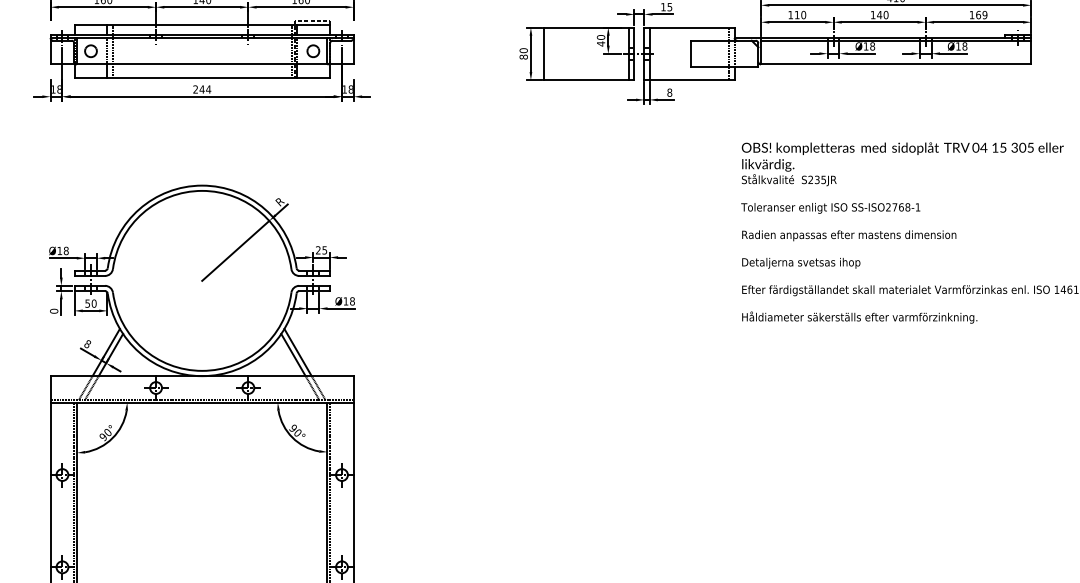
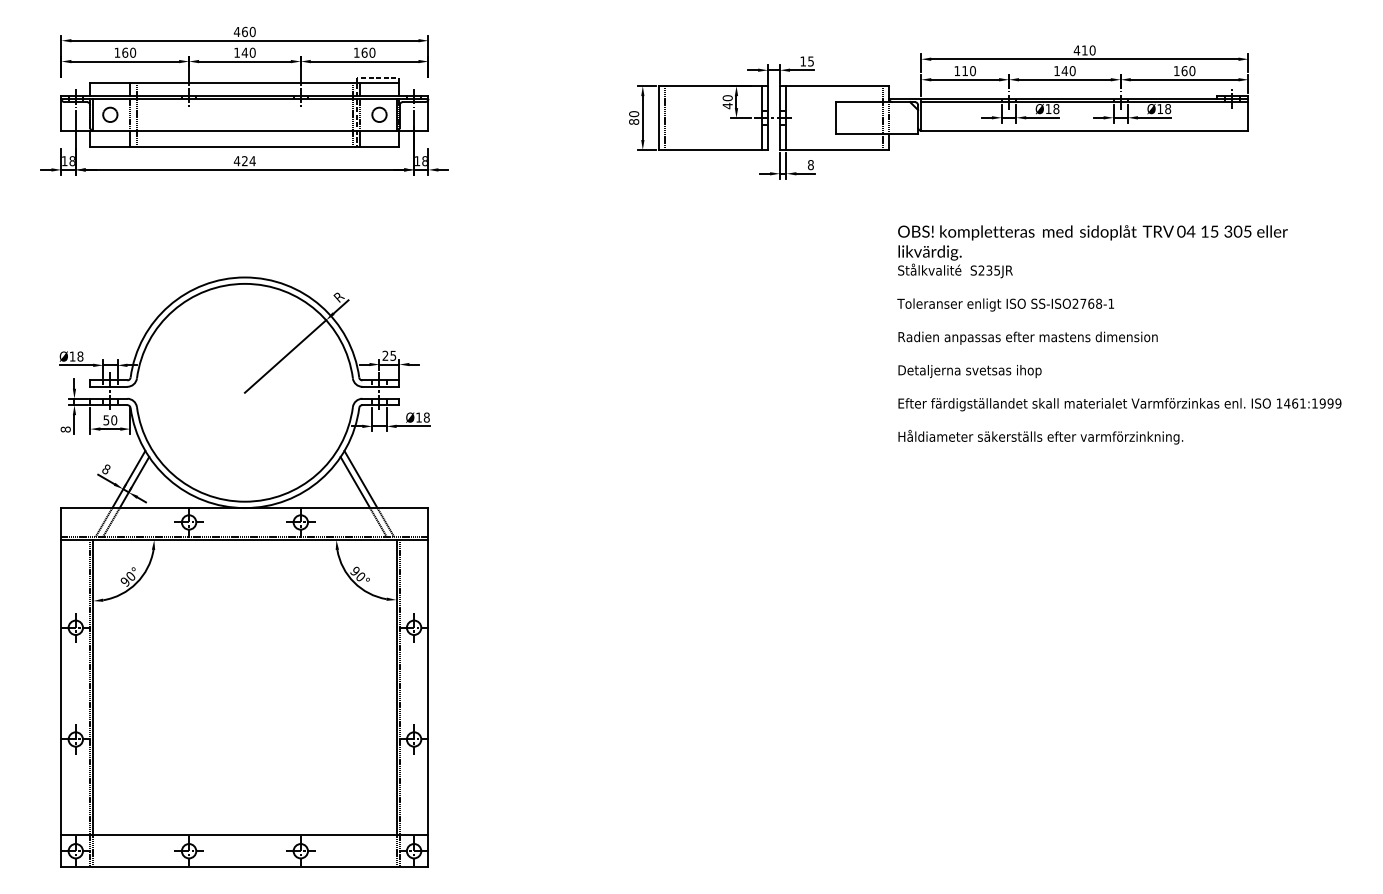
text: (985, 15) -> (1192, 71), 169 -> 160
line: (549, 53) -> (665, 117), added
text: (198, 89) -> (240, 161), 244 -> 424
text: (53, 311) -> (65, 429), 0 -> 8

